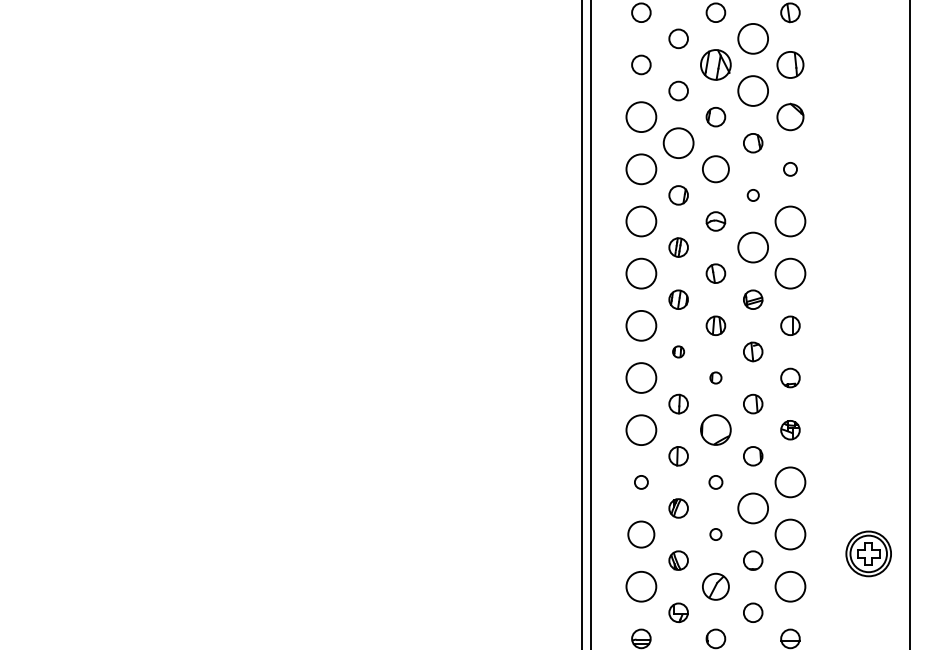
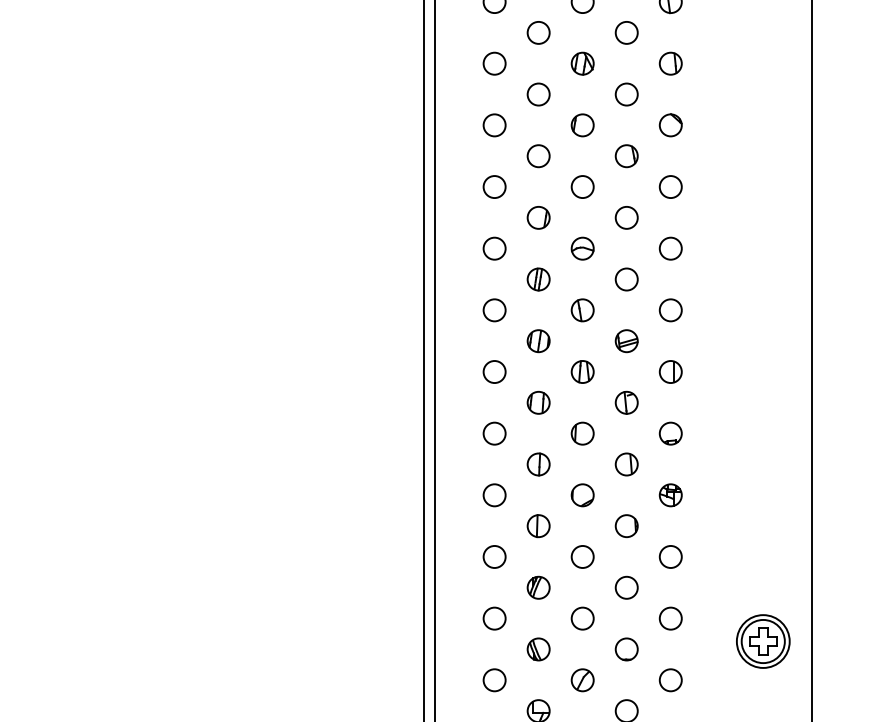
circle: (752, 38) -> (625, 32), size x0.62
part: (715, 64) -> (582, 63), size x0.62
part: (790, 64) -> (670, 63), size x0.71
circle: (752, 90) -> (625, 93), size x0.62
circle: (641, 116) -> (494, 124), size x0.62
part: (790, 116) -> (670, 124), size x0.71
circle: (678, 142) -> (538, 155), size x0.62
circle: (641, 169) -> (494, 187), size x0.62
circle: (715, 169) -> (582, 187), size x0.71
circle: (790, 169) -> (670, 187), size x1.43
circle: (753, 195) -> (627, 217), size x1.67
circle: (641, 221) -> (494, 248), size x0.62
circle: (790, 221) -> (670, 248), size x0.62
circle: (752, 247) -> (625, 279), size x0.62
circle: (641, 273) -> (494, 310), size x0.62
circle: (790, 273) -> (670, 310), size x0.62
circle: (641, 325) -> (494, 371), size x0.62
part: (678, 351) -> (538, 402), size x1.67
circle: (641, 377) -> (494, 433), size x0.62
part: (715, 377) -> (582, 433), size x1.67
circle: (641, 429) -> (494, 494), size x0.62
part: (715, 430) -> (582, 495), size x0.62
circle: (641, 482) -> (494, 557), size x1.43
circle: (715, 482) -> (582, 557), size x1.43
circle: (790, 482) -> (670, 557), size x0.62
circle: (752, 508) -> (625, 587), size x0.62
circle: (641, 534) -> (494, 618), size x0.71
circle: (715, 534) -> (582, 618), size x1.67
circle: (790, 534) -> (670, 618), size x0.62
circle: (641, 586) -> (494, 680), size x0.62
part: (715, 586) -> (582, 680), size x0.71
circle: (790, 586) -> (670, 680), size x0.62

